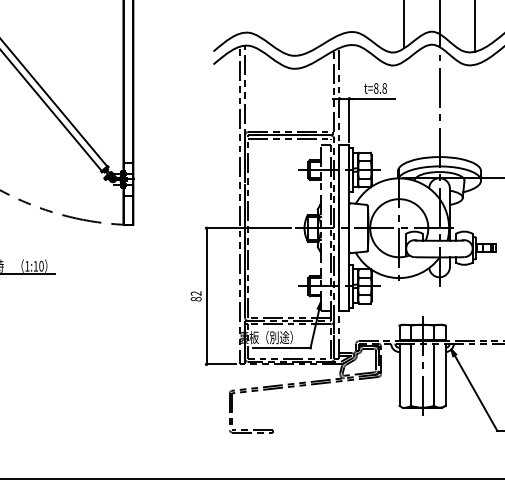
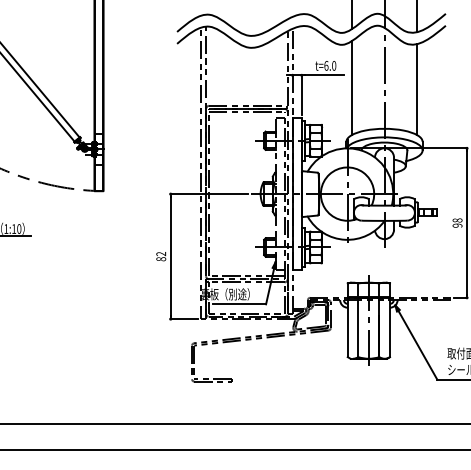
text: (380, 88) -> (330, 65), t=8.8 -> t=6.0
line: (403, 113) -> (351, 88), added
line: (475, 114) -> (417, 89), added

